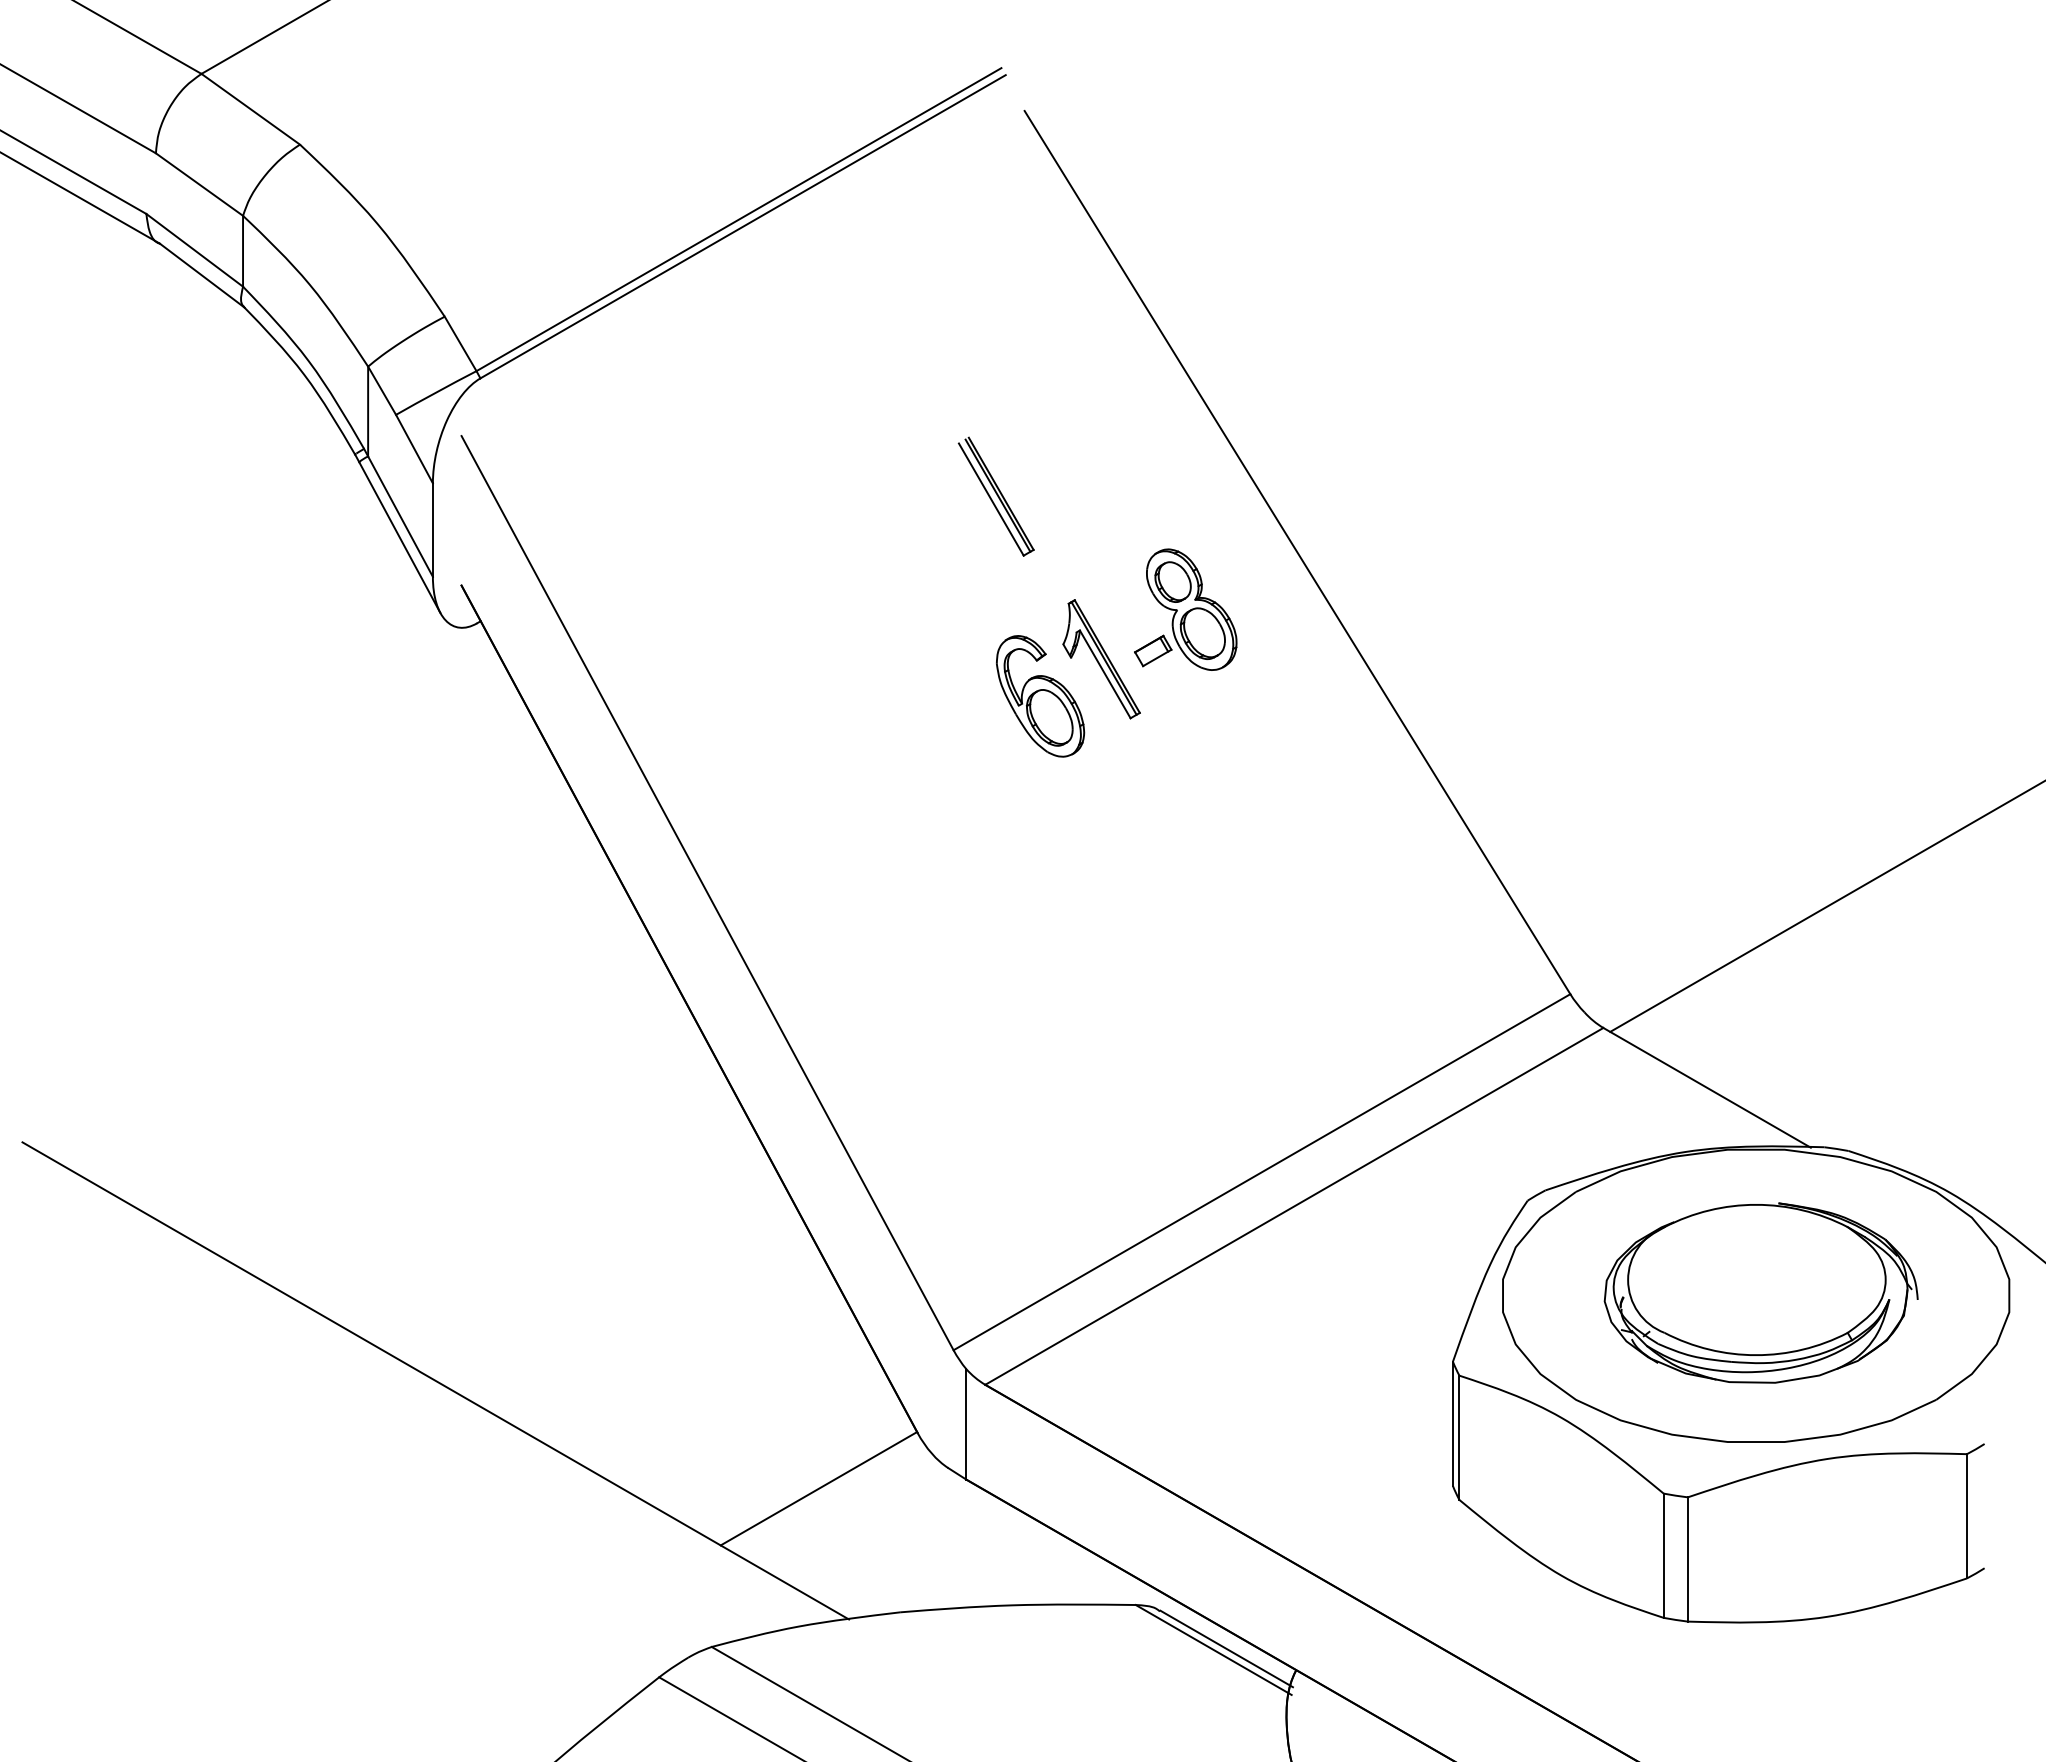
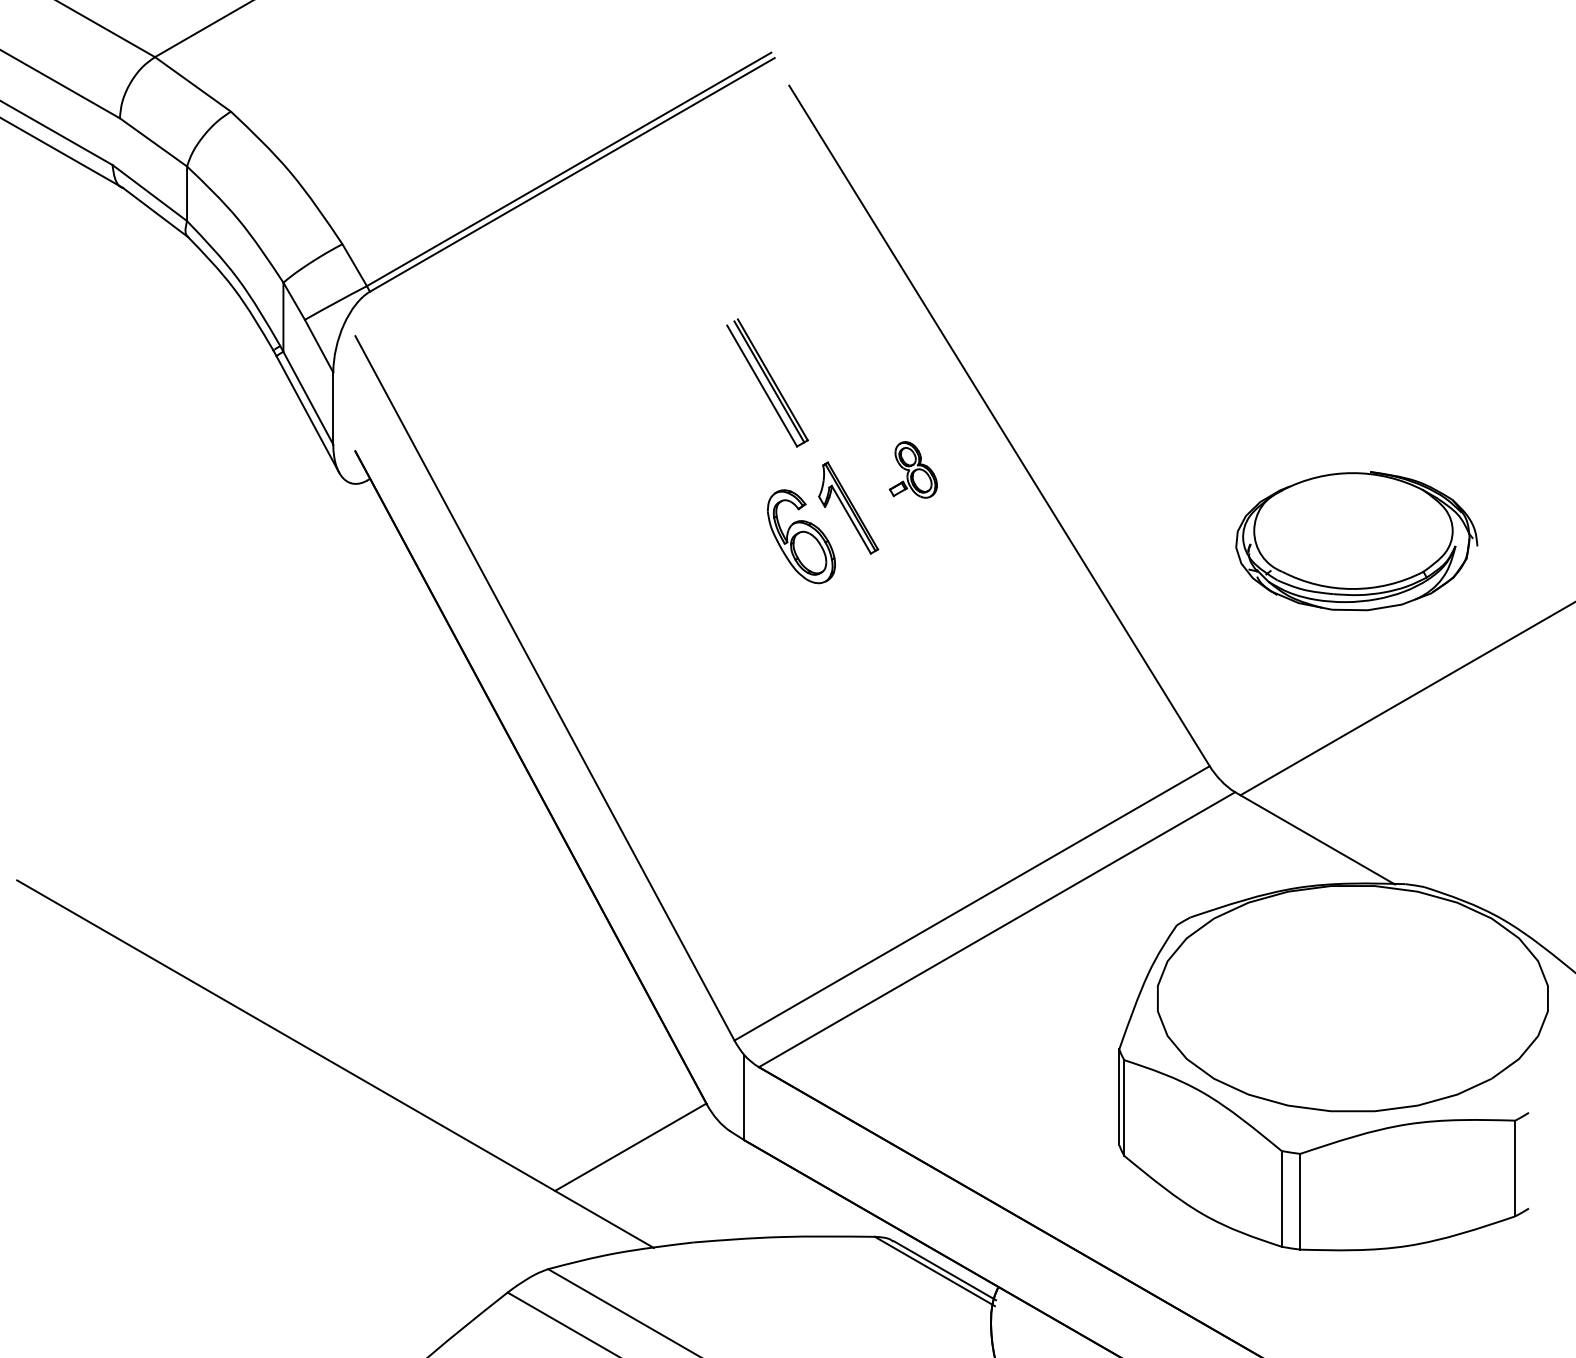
part: (995, 496) -> (766, 382), size x1.4
part: (1185, 609) -> (913, 469), size x0.6
part: (1760, 1292) -> (1356, 540), moved

